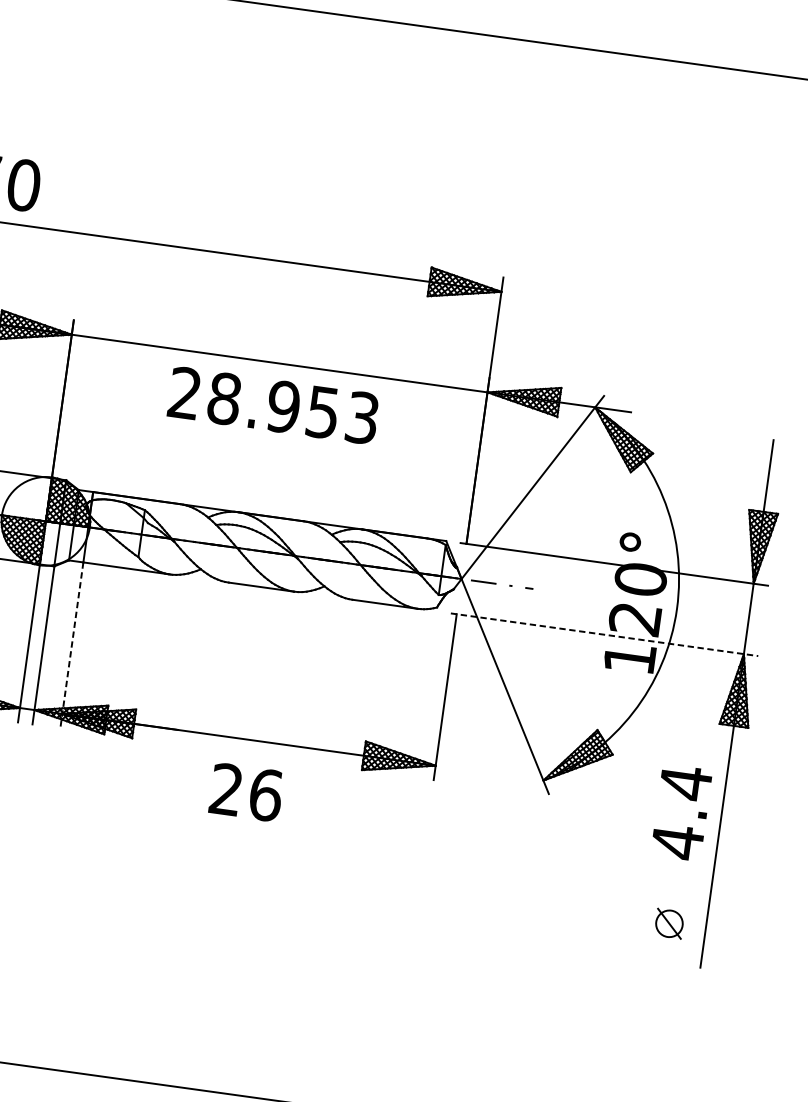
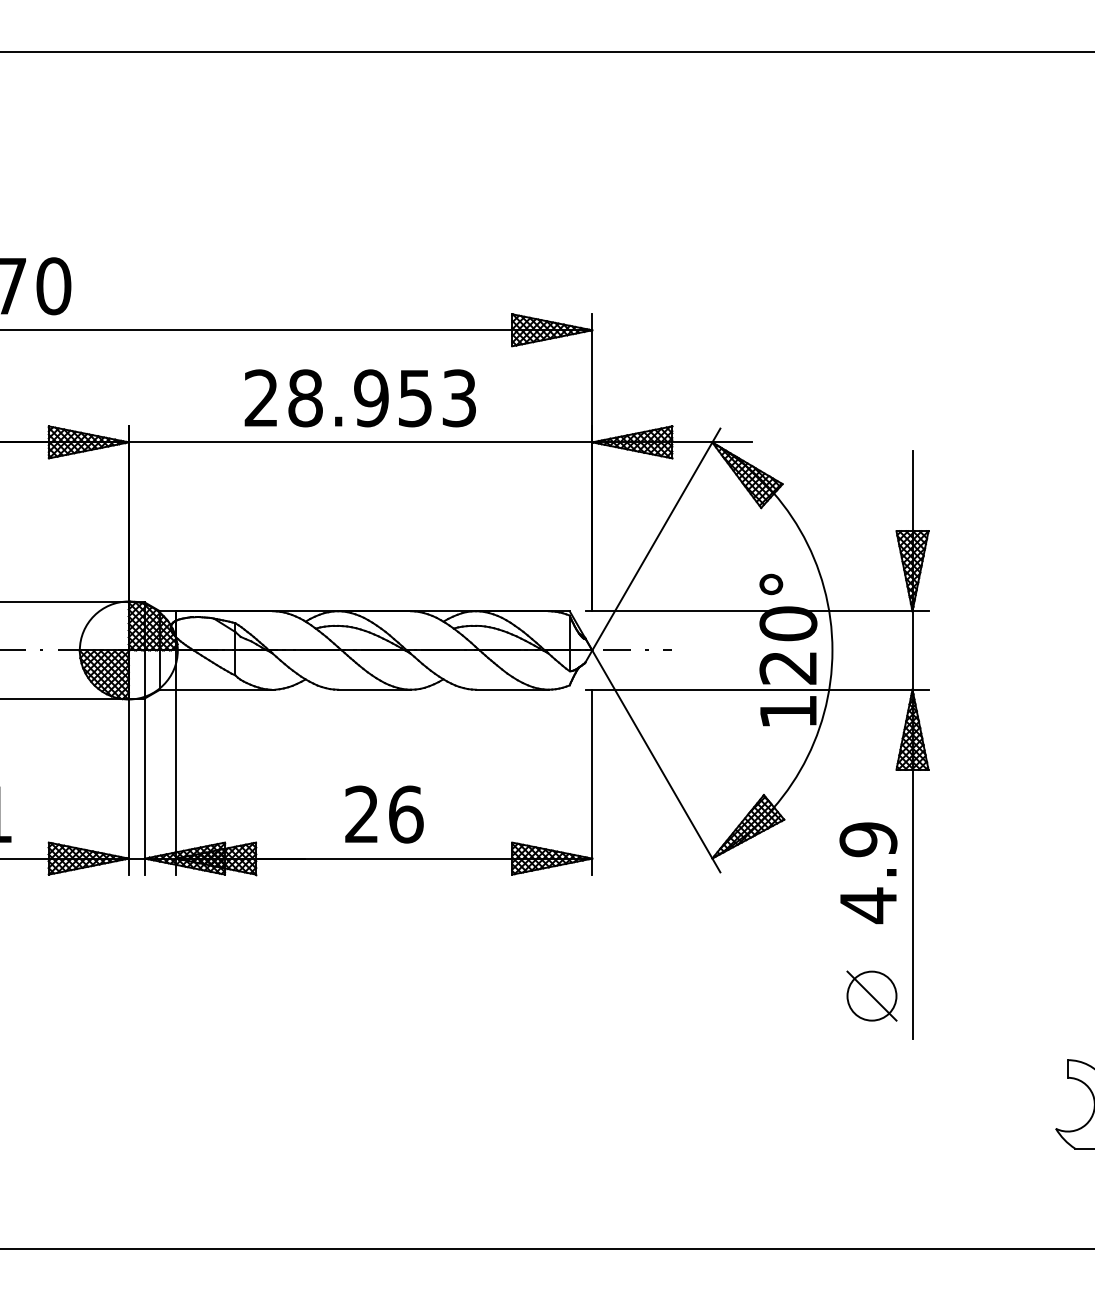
text: (272, 405) -> (359, 398), moved
line: (604, 634) -> (757, 689), dashed -> solid
line: (72, 645) -> (176, 782), dashed -> solid
text: (685, 782) -> (868, 839), 4.4 -> 4.9
text: (246, 792) -> (384, 814), moved
part: (669, 923) -> (871, 995), size x1.67

